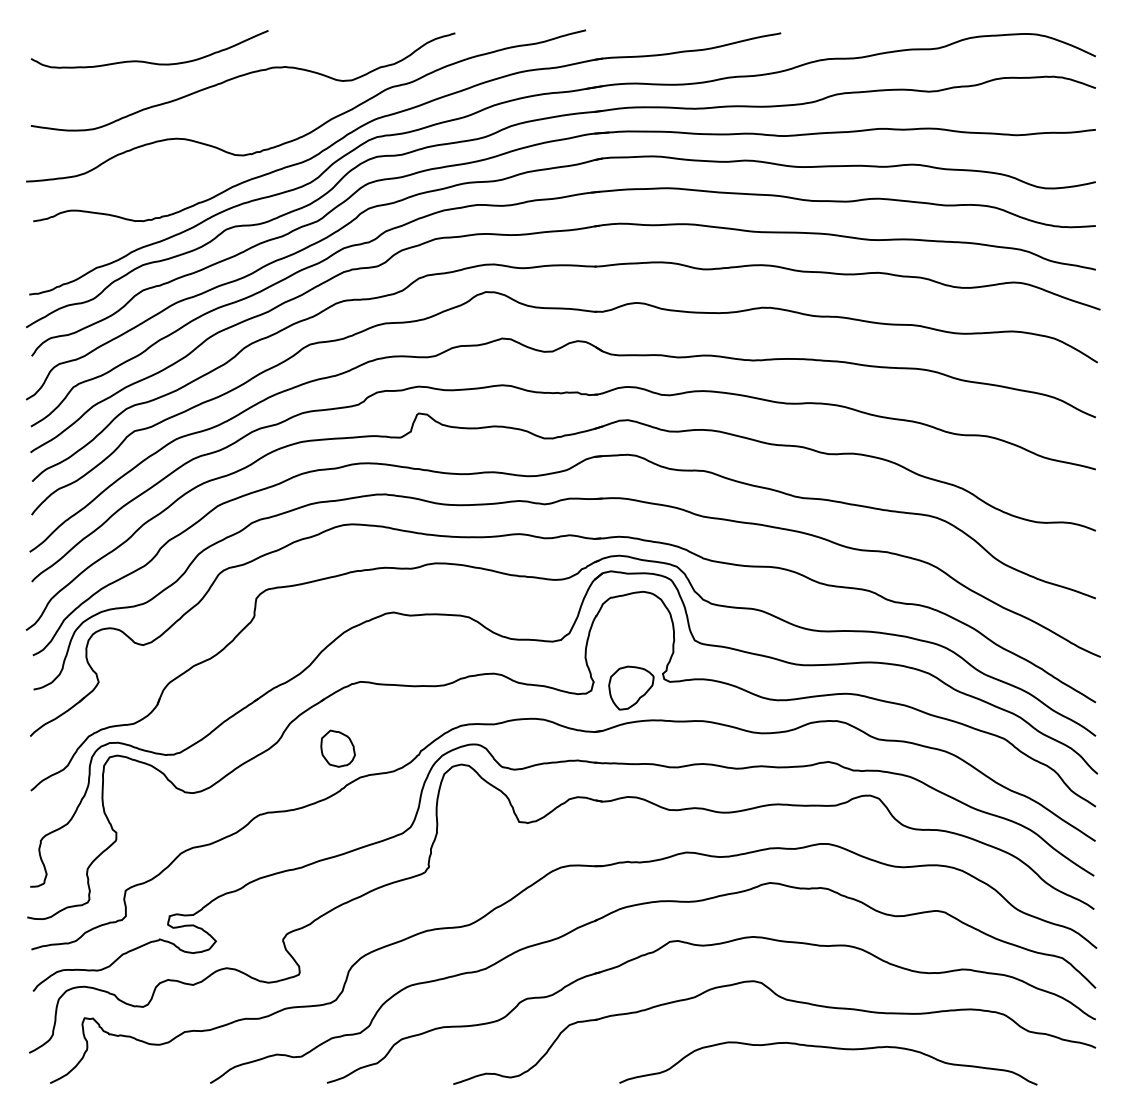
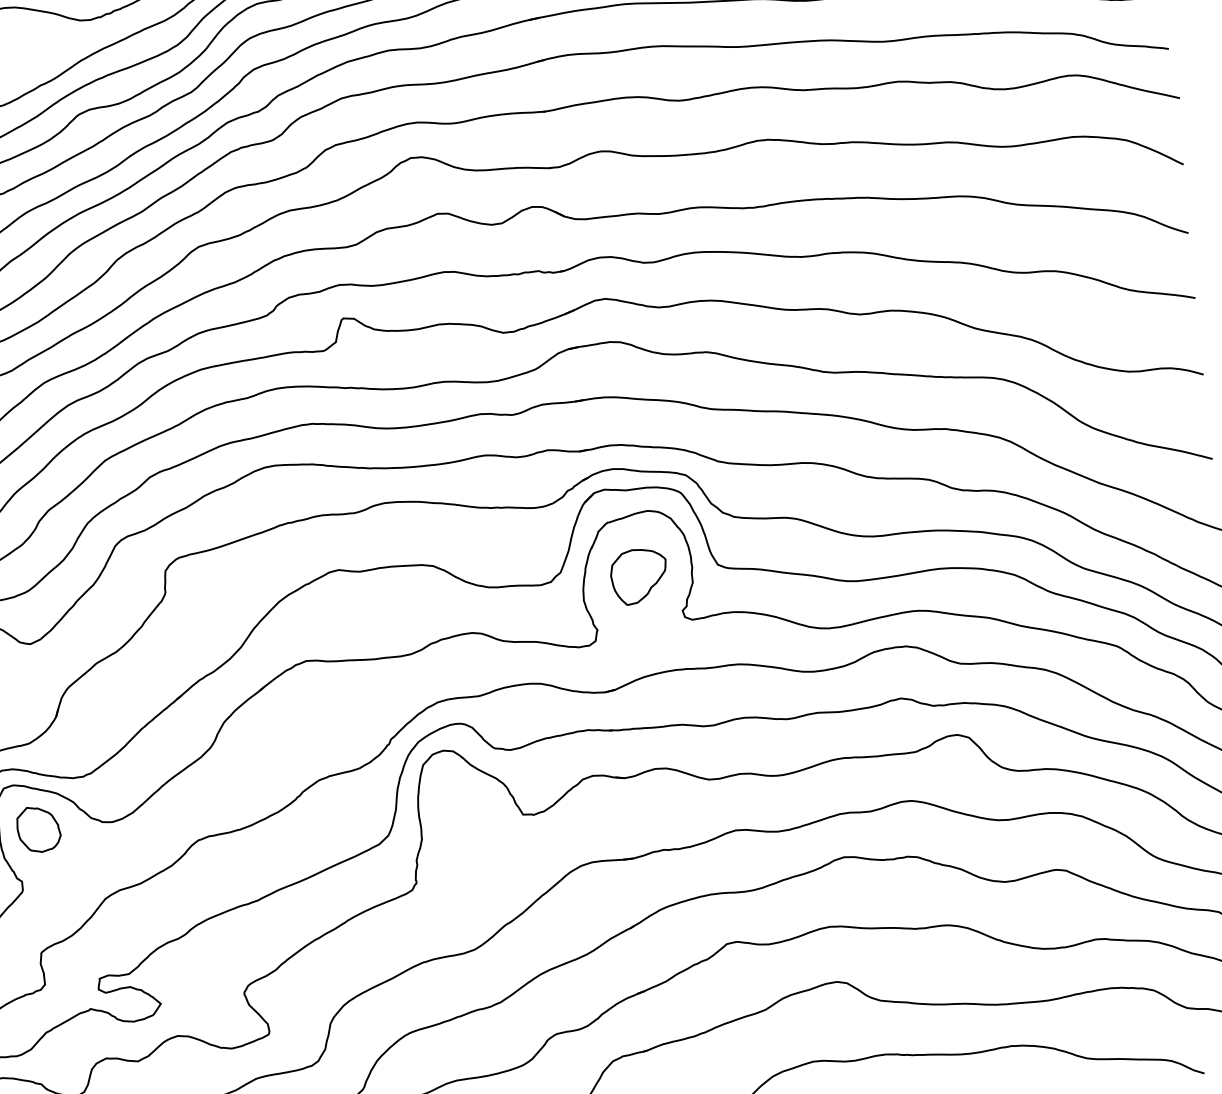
part: (631, 687) -> (639, 575), moved
part: (337, 748) -> (38, 829), moved

